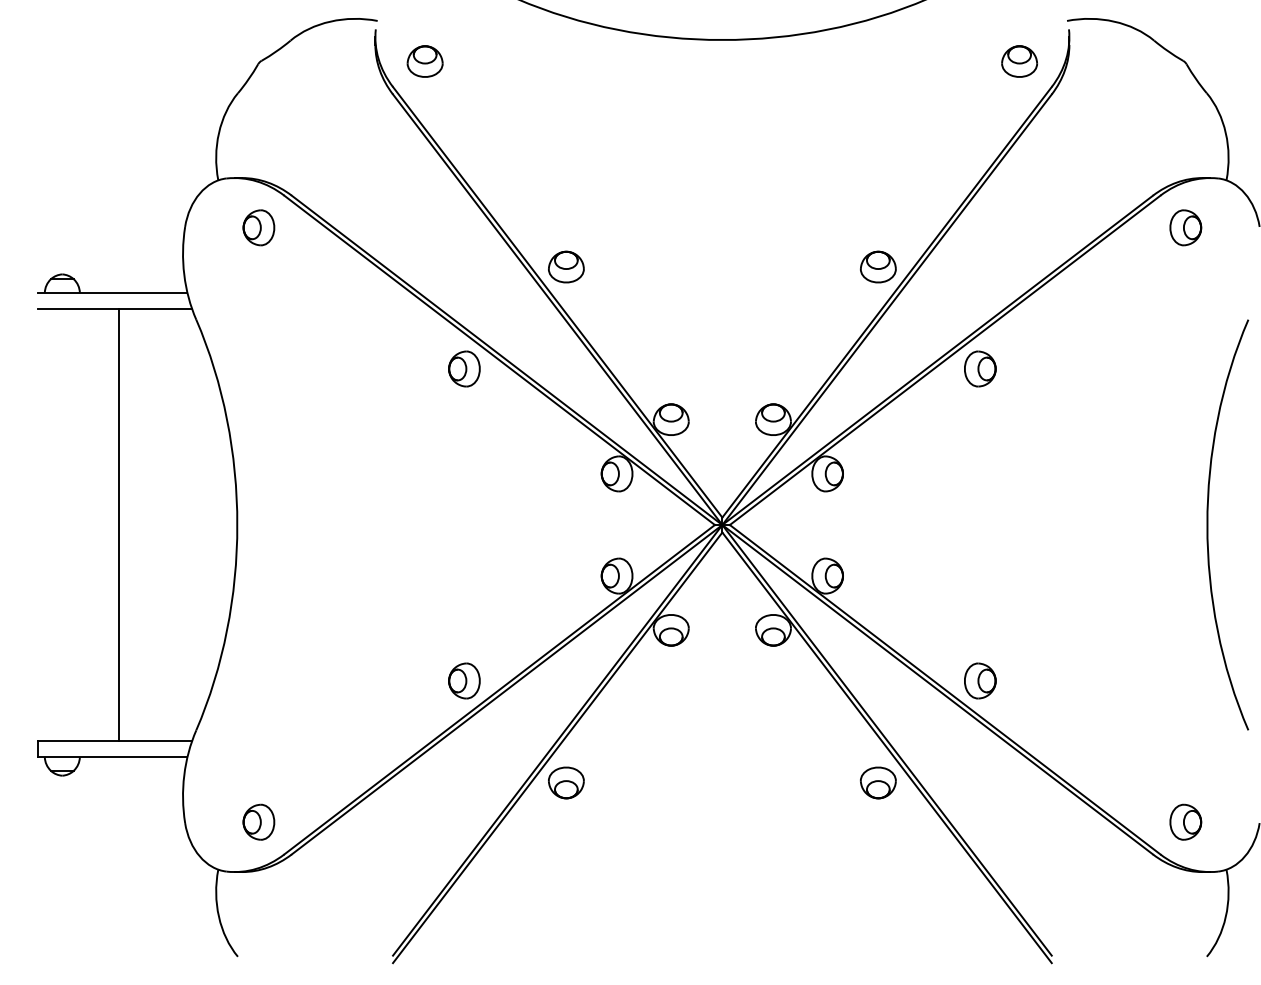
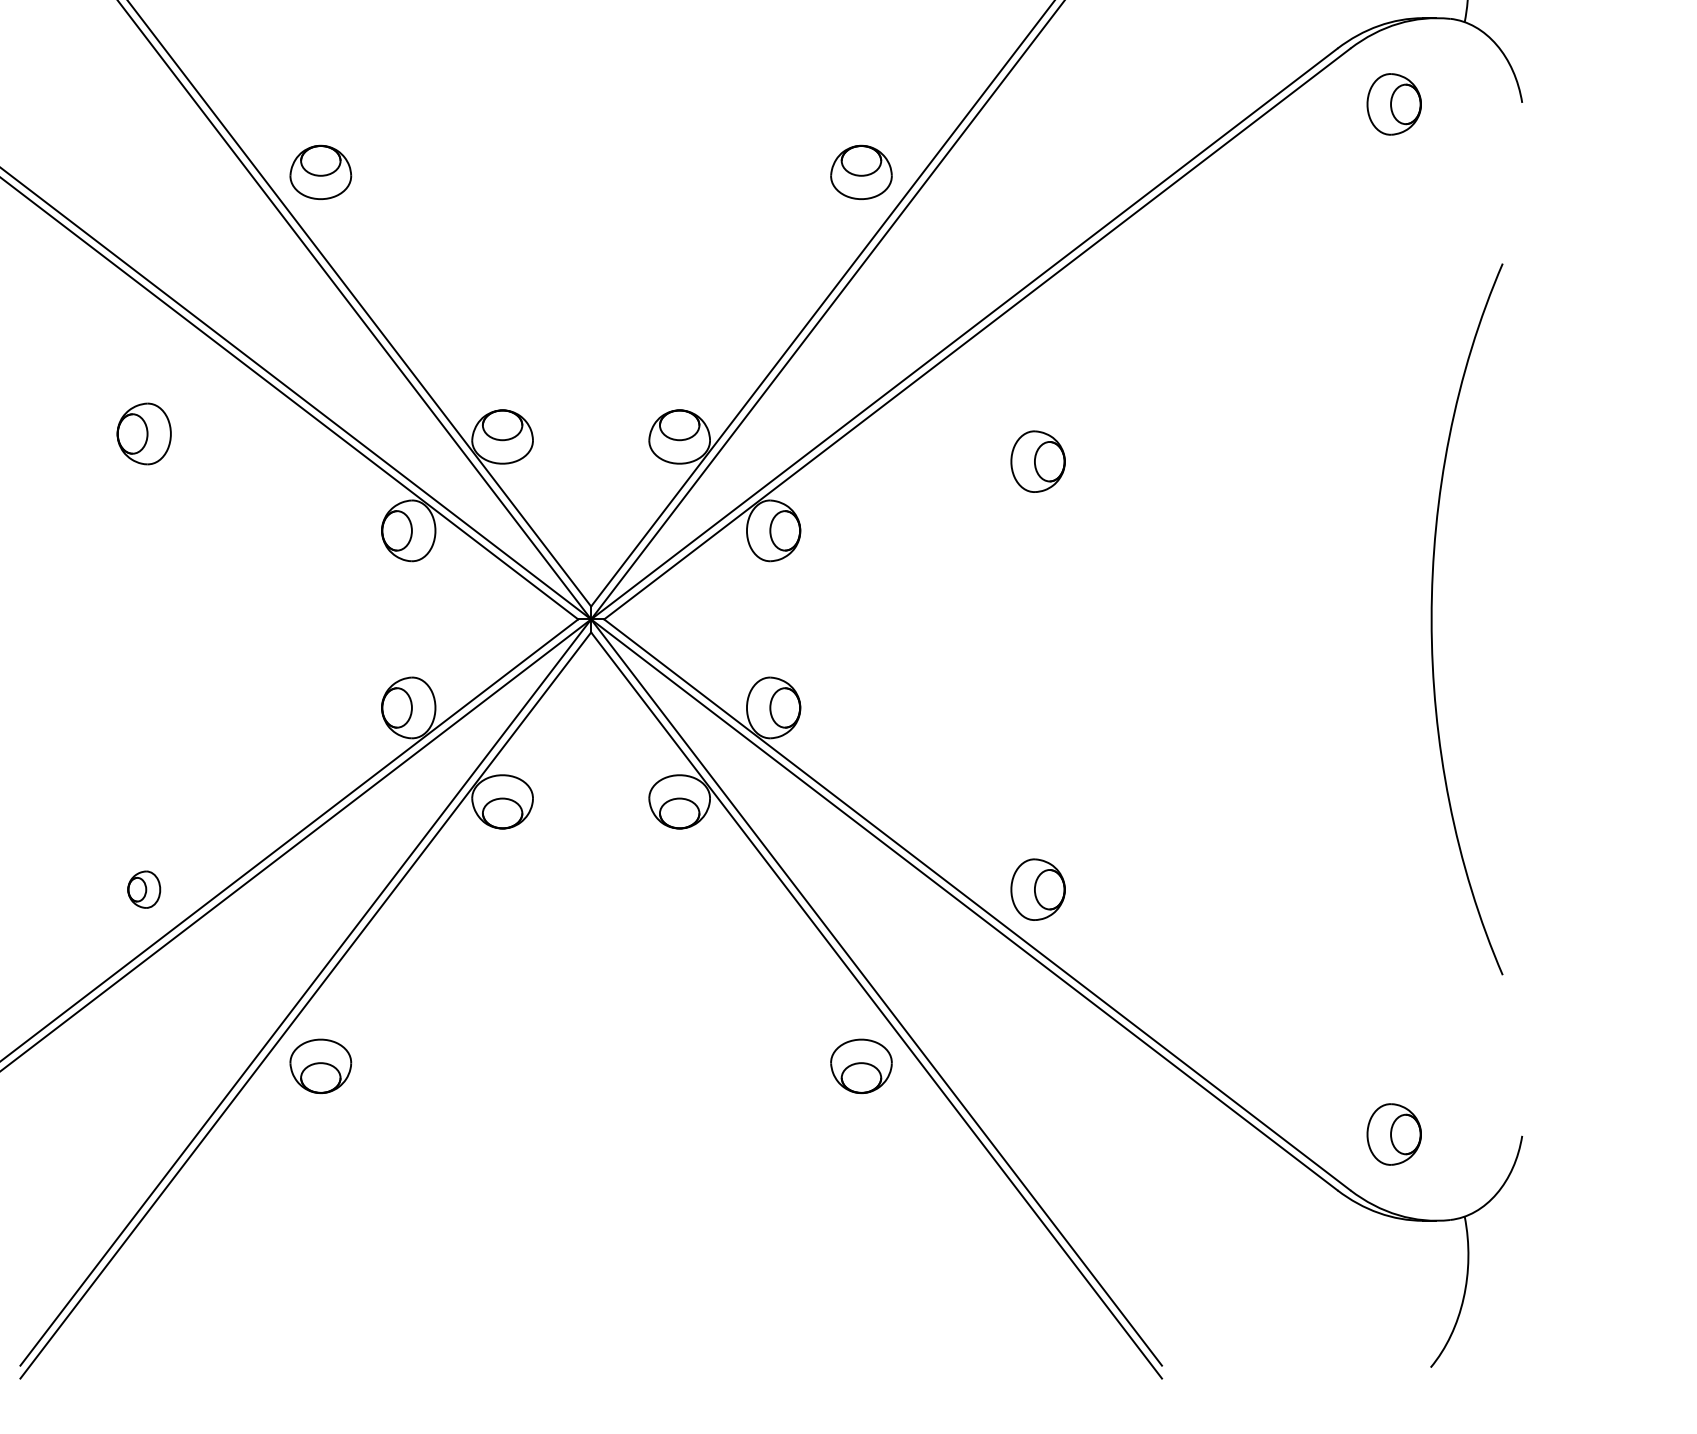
part: (464, 368) -> (144, 433), moved
part: (980, 368) -> (1038, 460), moved
part: (464, 680) -> (144, 888), size x0.6

